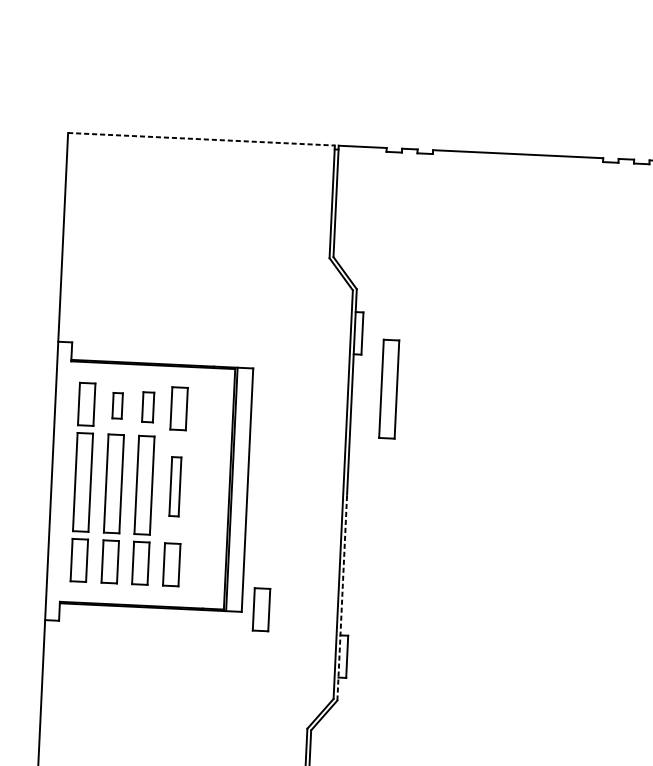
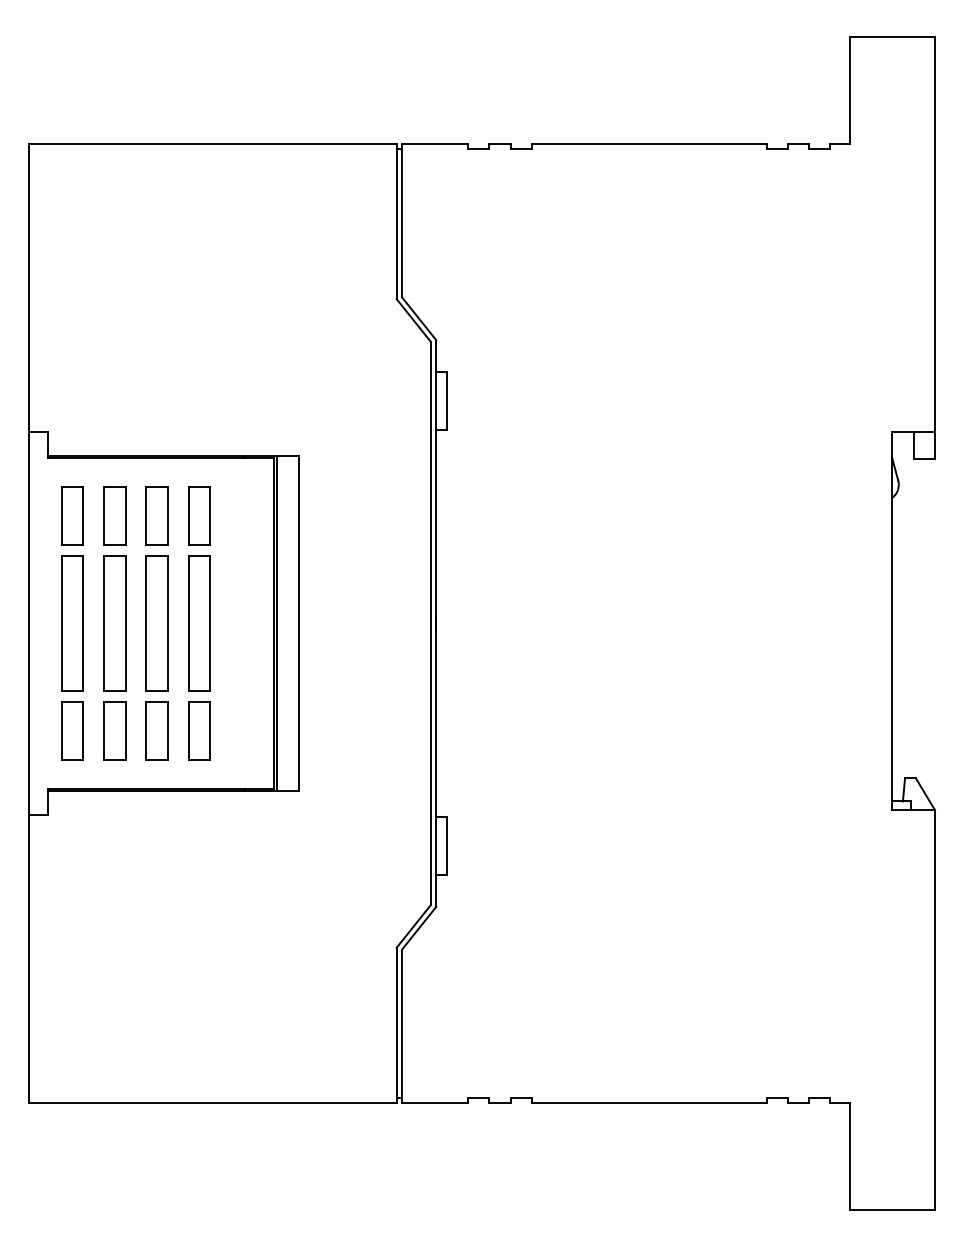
line: (201, 138) -> (212, 143), dashed -> solid
part: (389, 389) -> (487, 475), removed
part: (117, 405) -> (114, 515), size x1.67
part: (147, 406) -> (156, 515), size x1.43
part: (175, 486) -> (199, 623), size x1.67
line: (342, 597) -> (436, 765), dashed -> solid
part: (261, 609) -> (325, 786), removed

